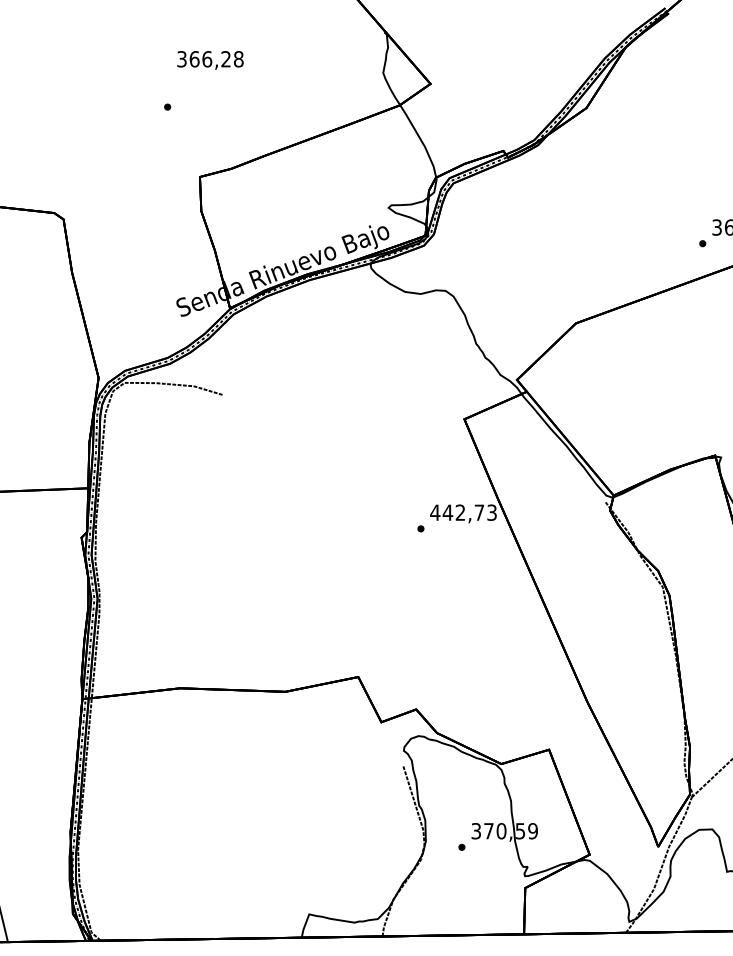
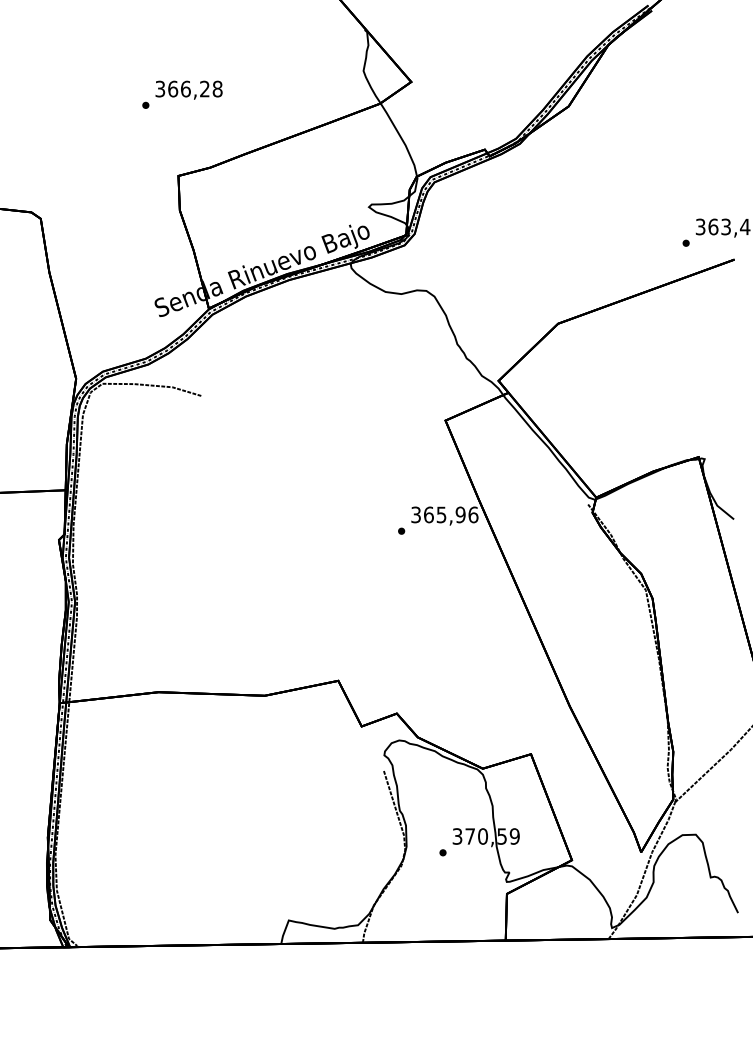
text: (209, 59) -> (188, 89), moved
text: (463, 512) -> (444, 514), 442,73 -> 365,96

